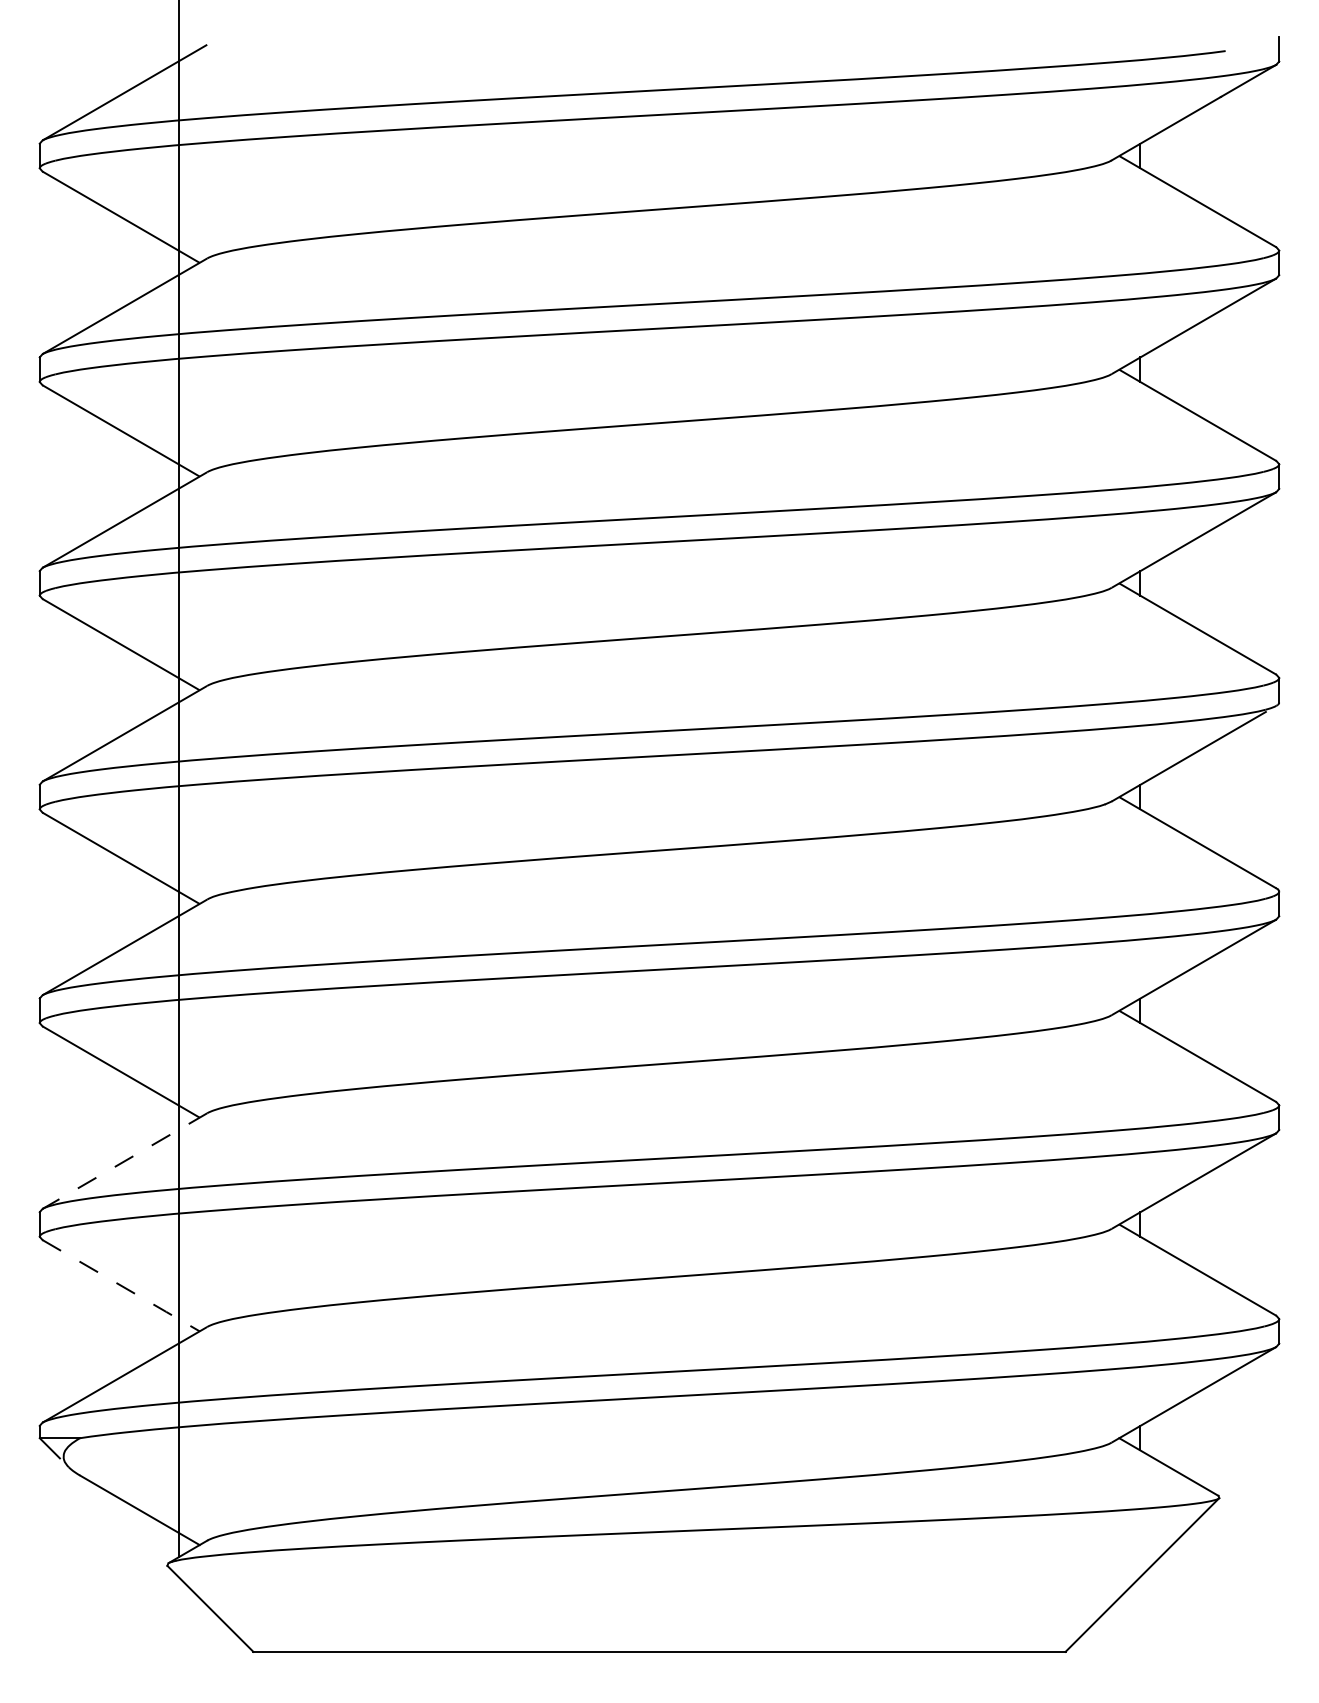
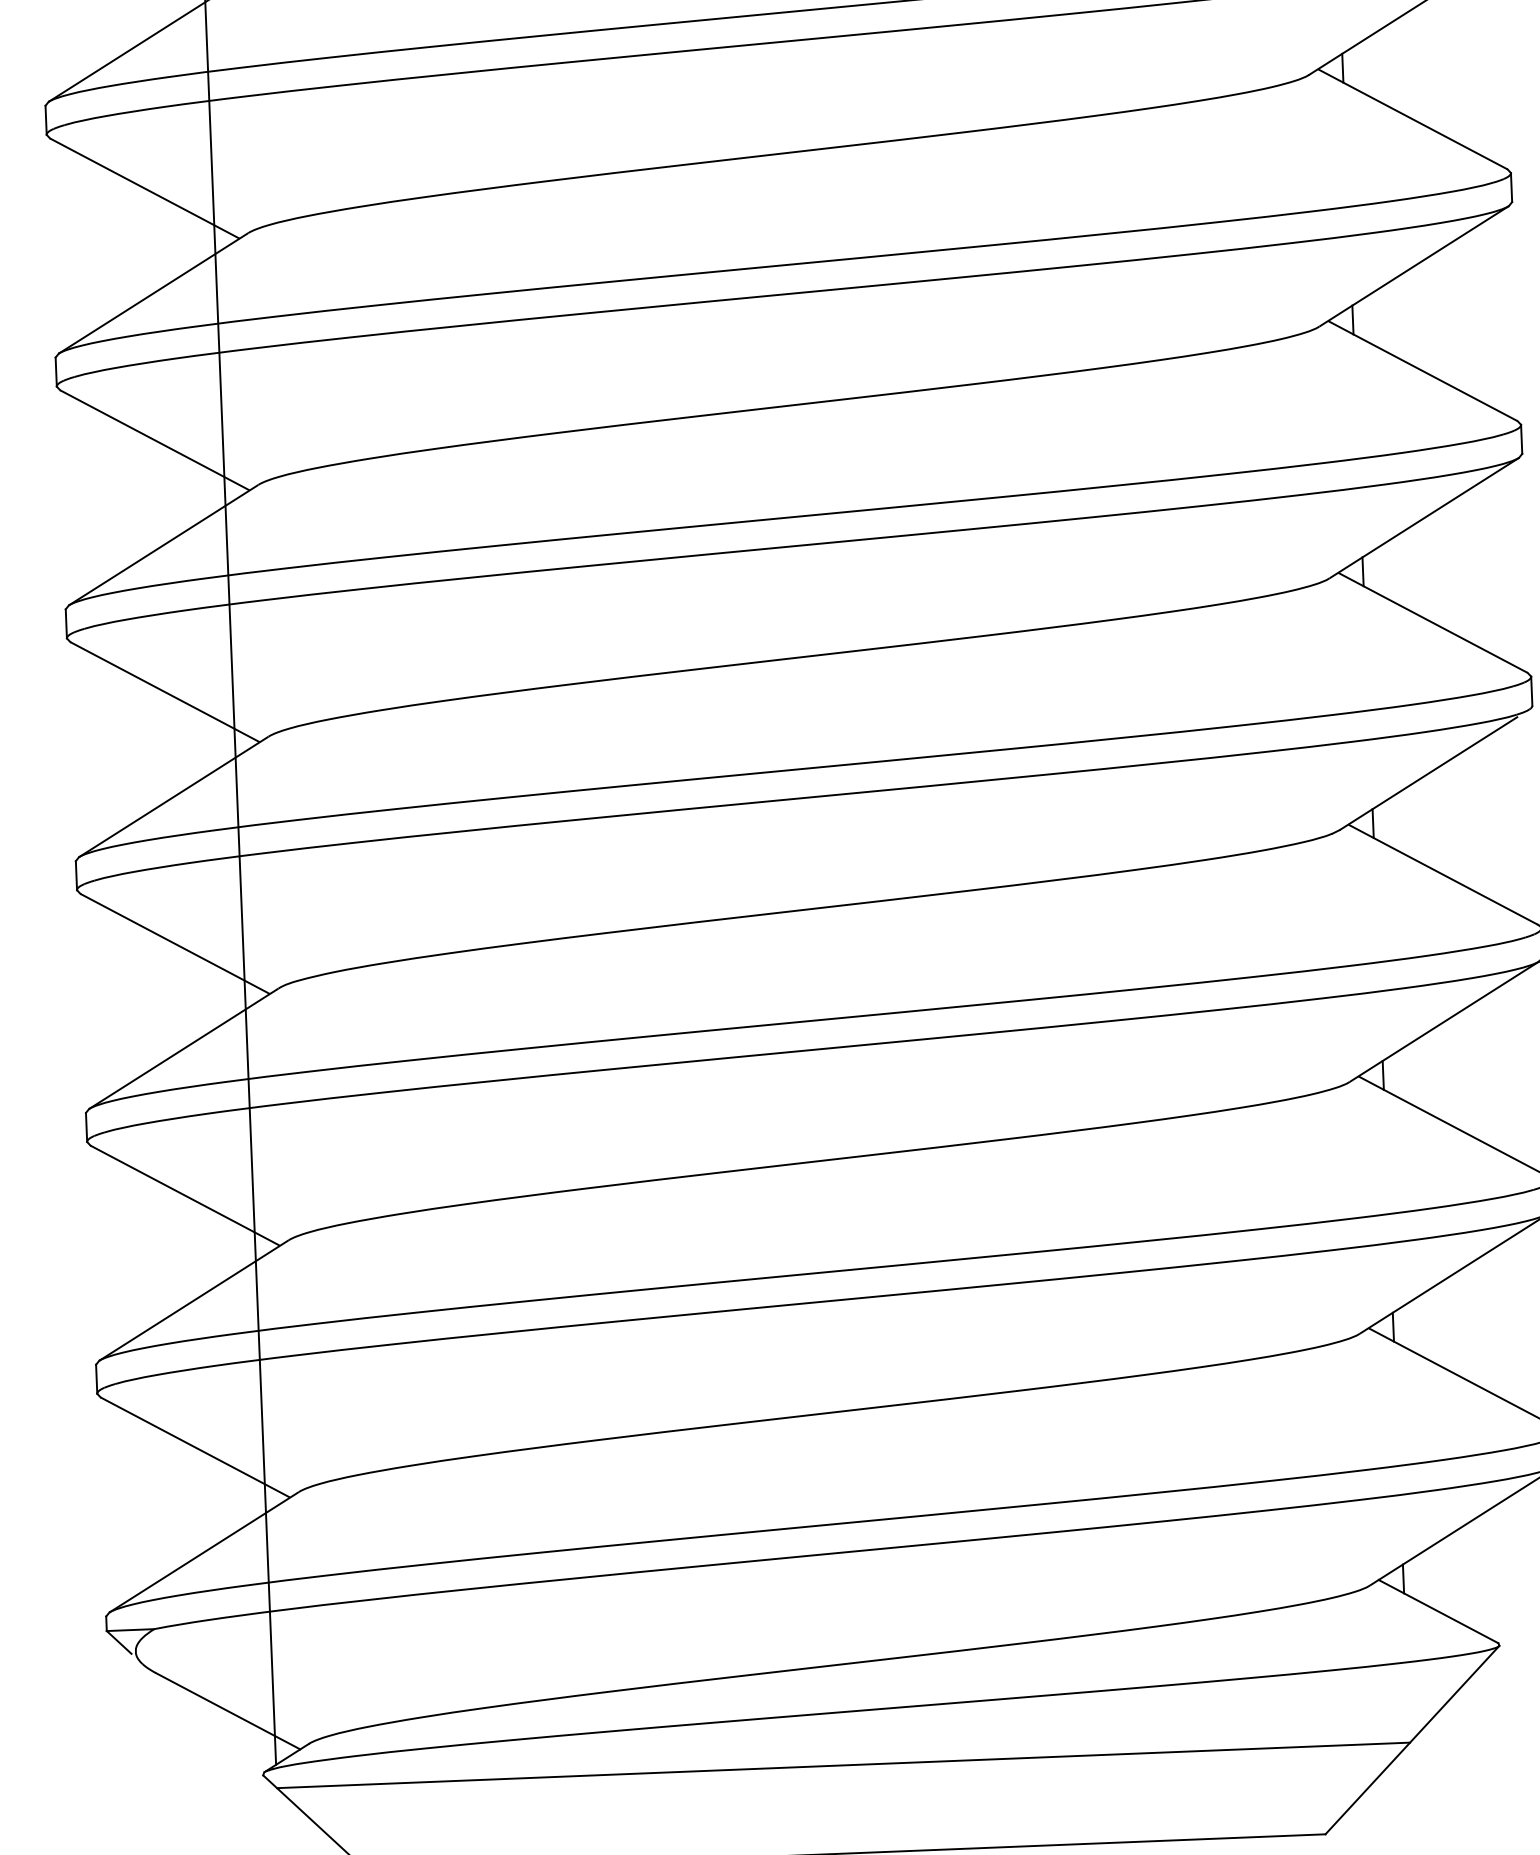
line: (123, 1161) -> (192, 1301), dashed -> solid
line: (121, 1285) -> (195, 1447), dashed -> solid
line: (659, 1577) -> (843, 1765), added

